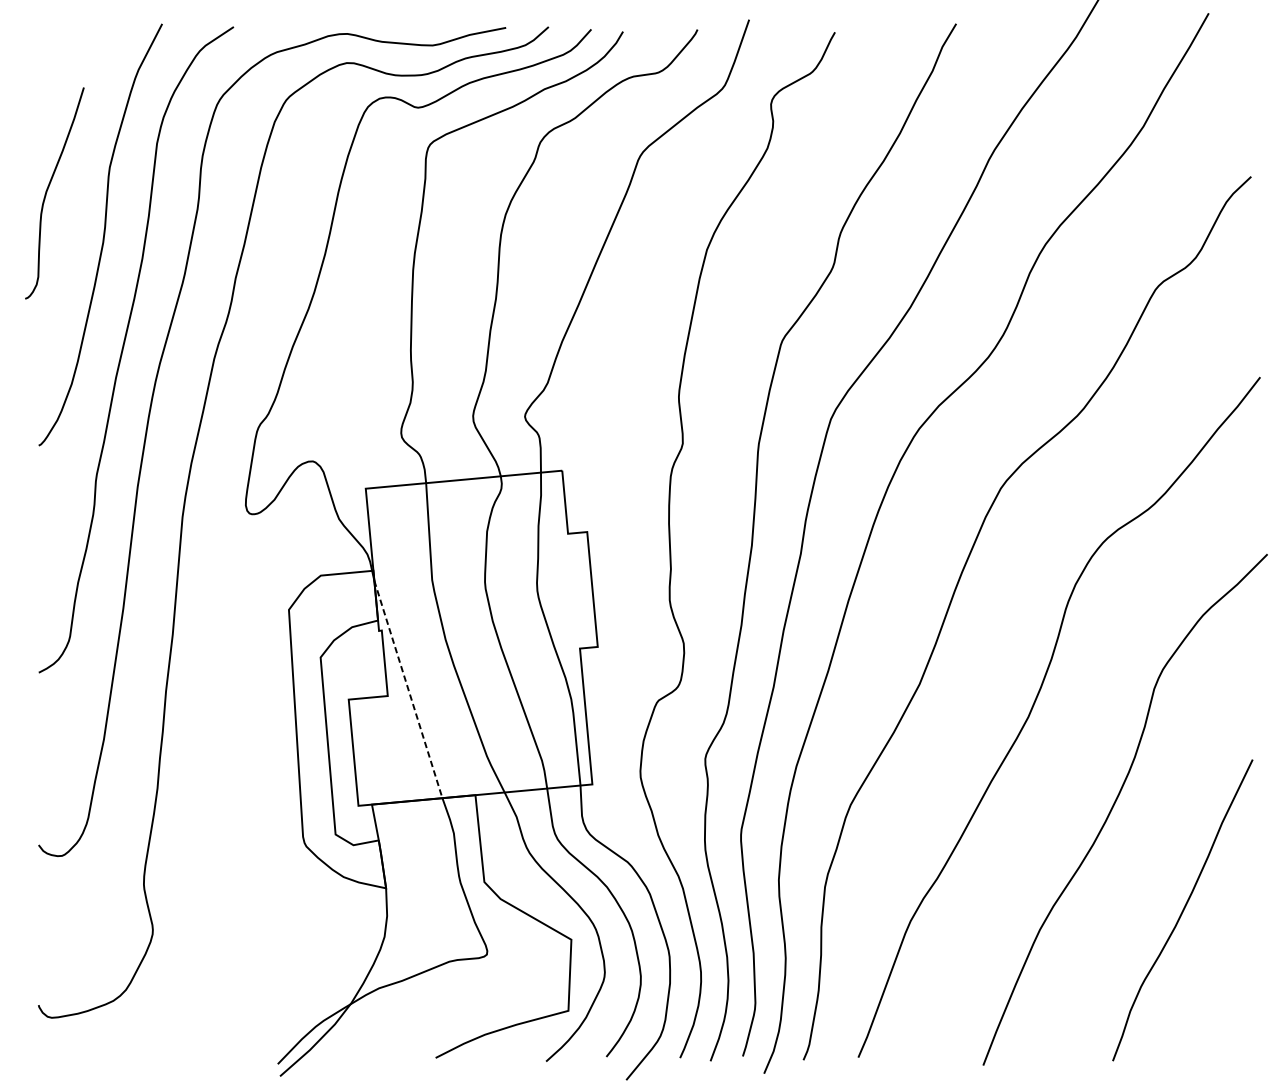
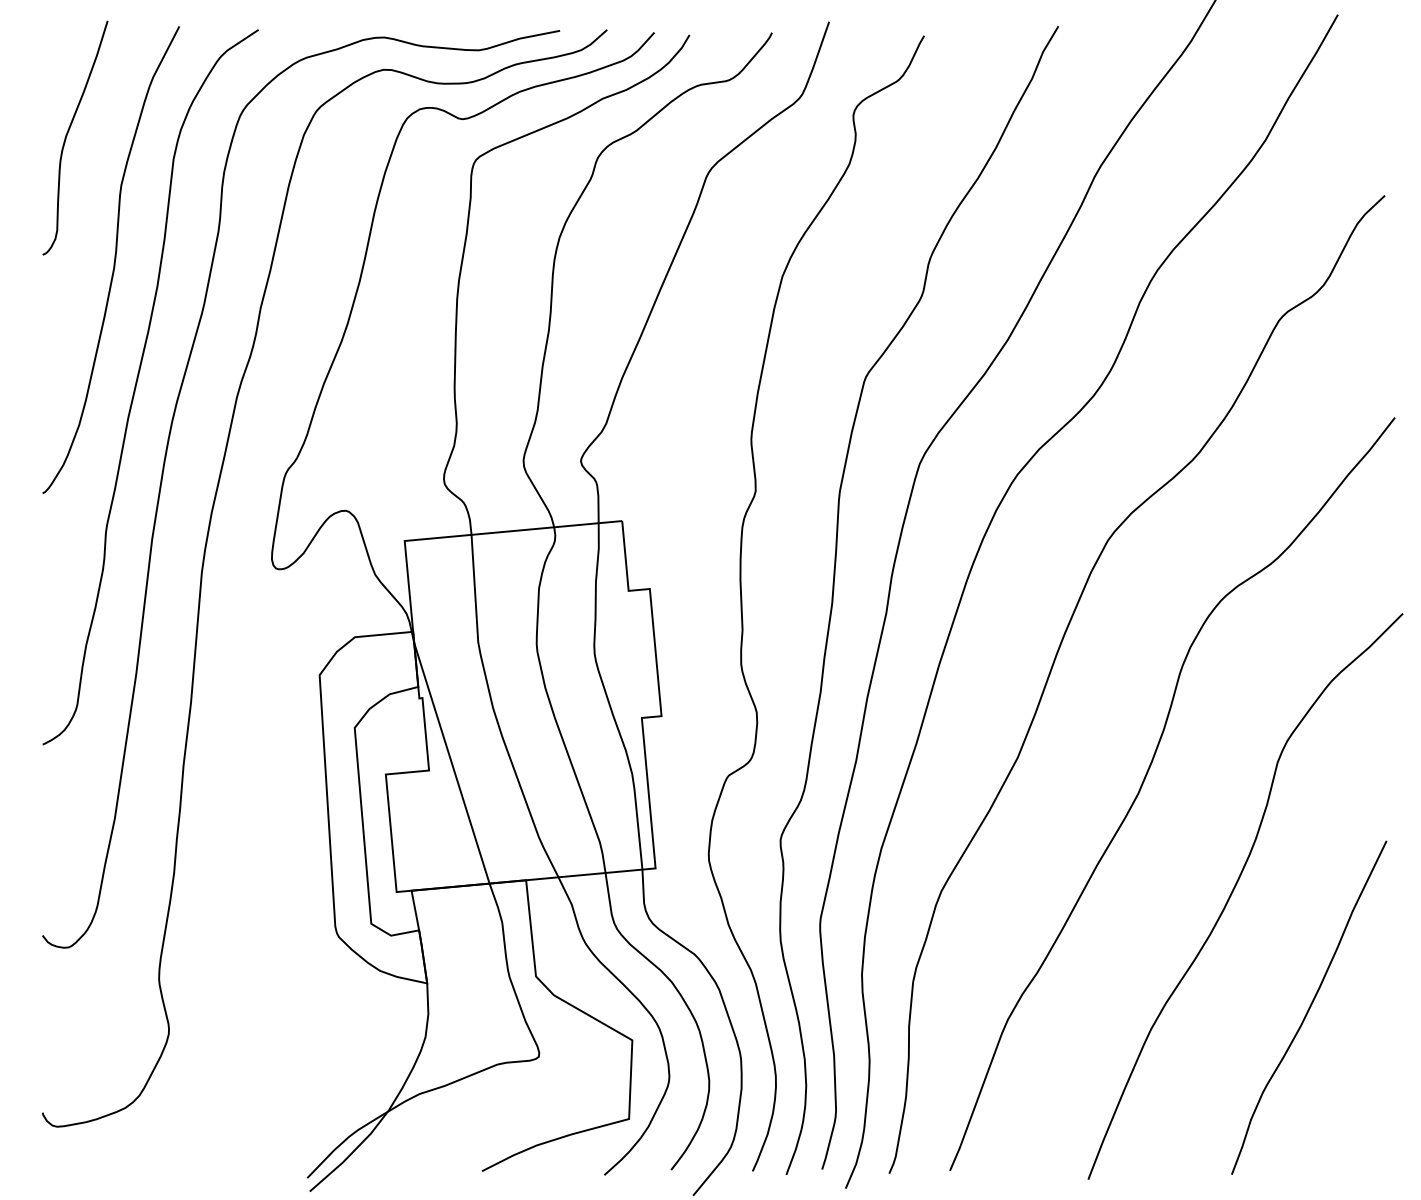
curve: (48, 189) -> (68, 133), moved
line: (408, 689) -> (452, 763), dashed -> solid

